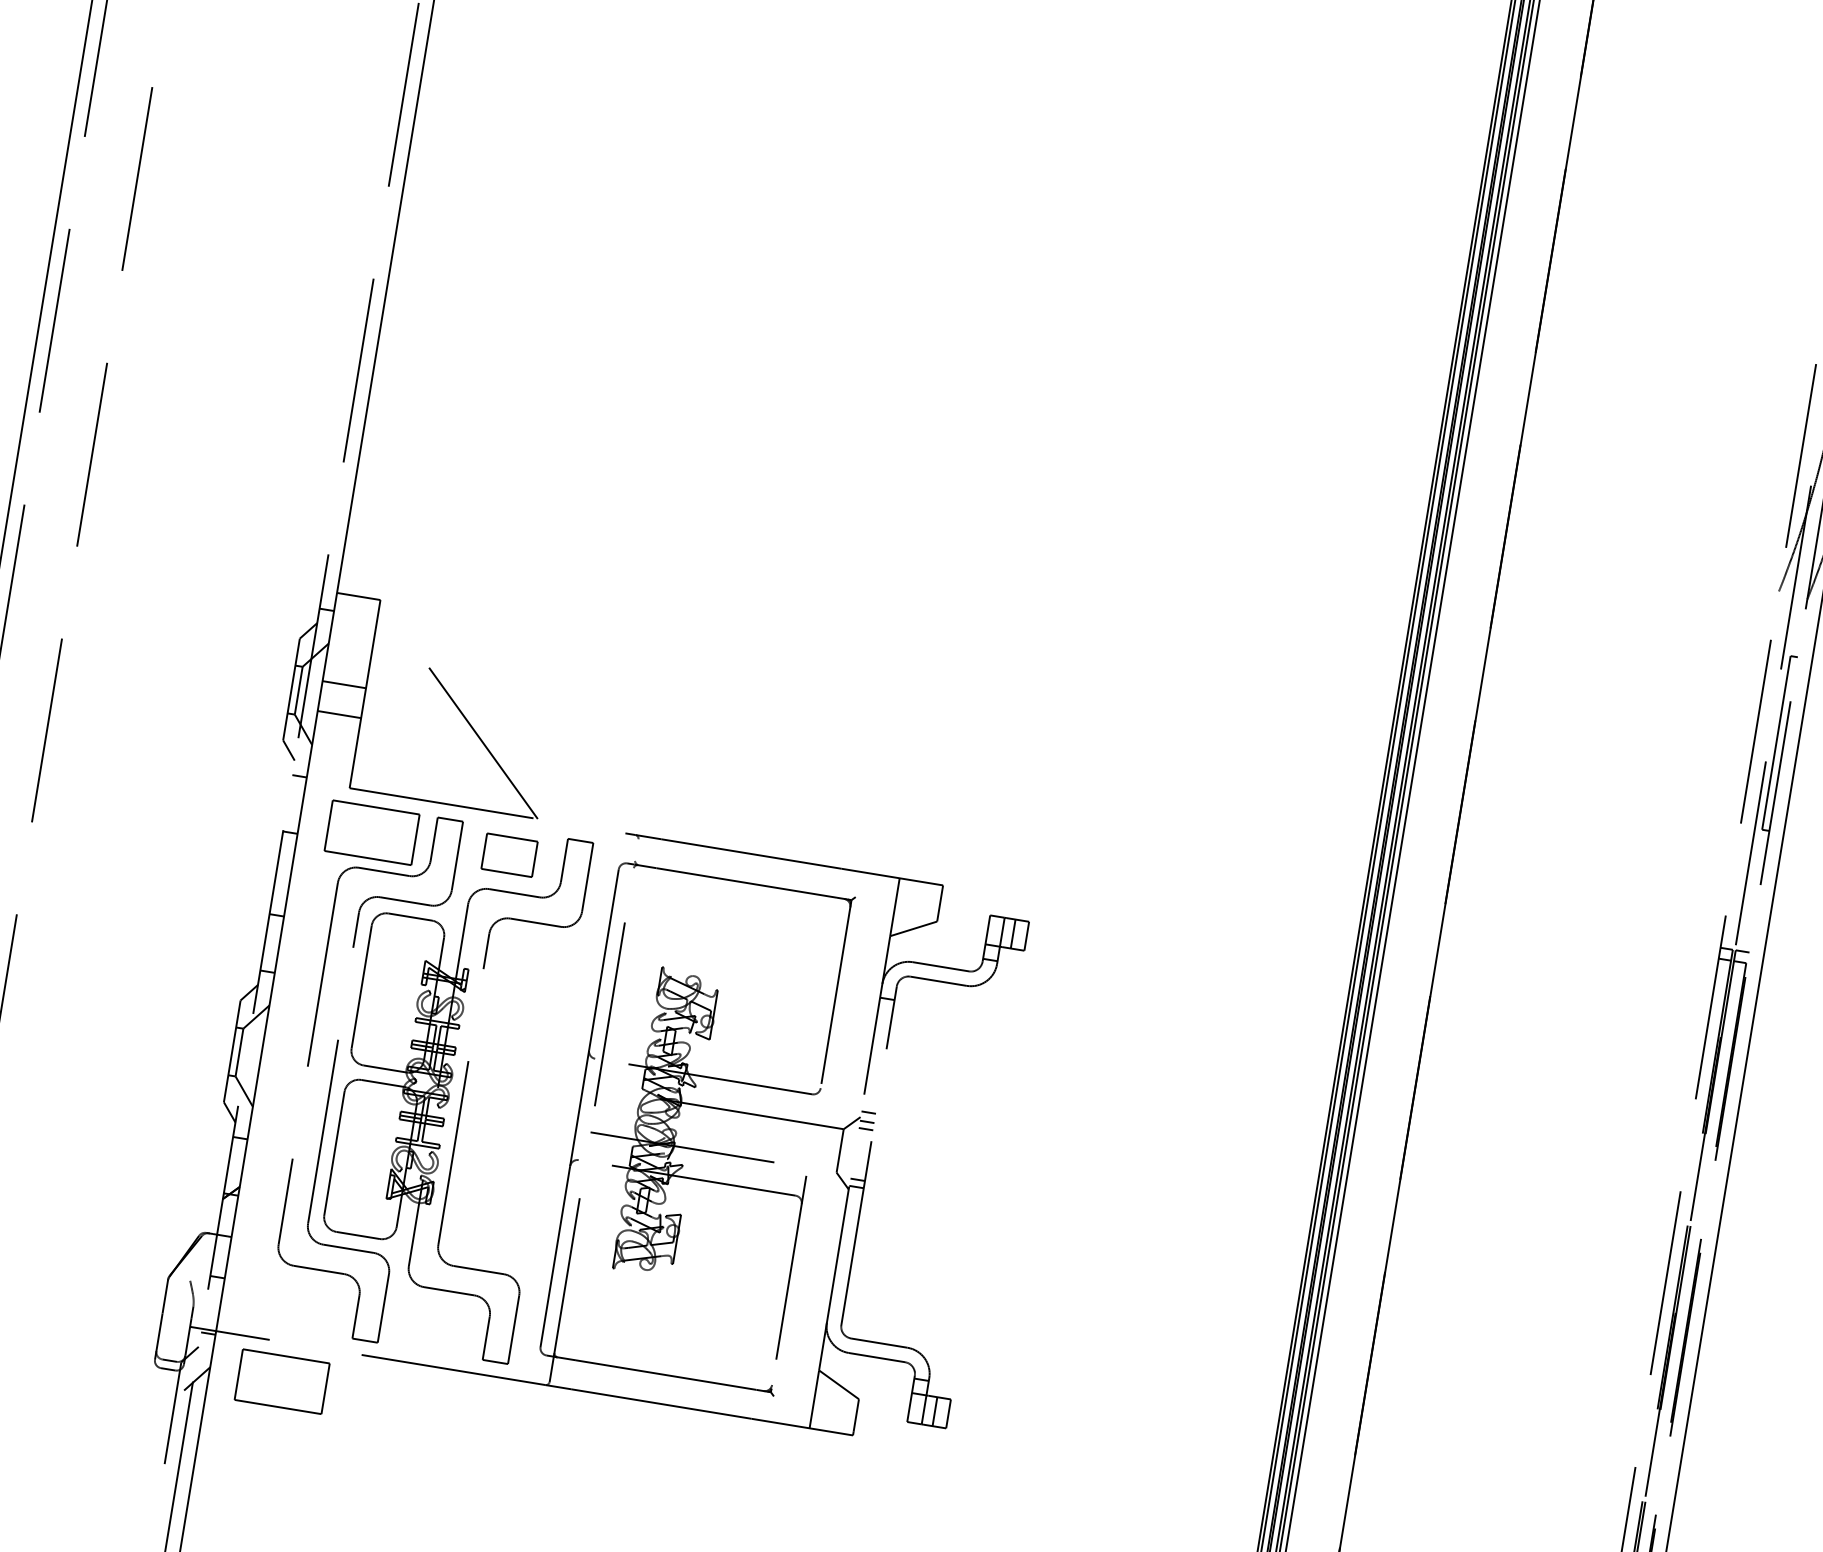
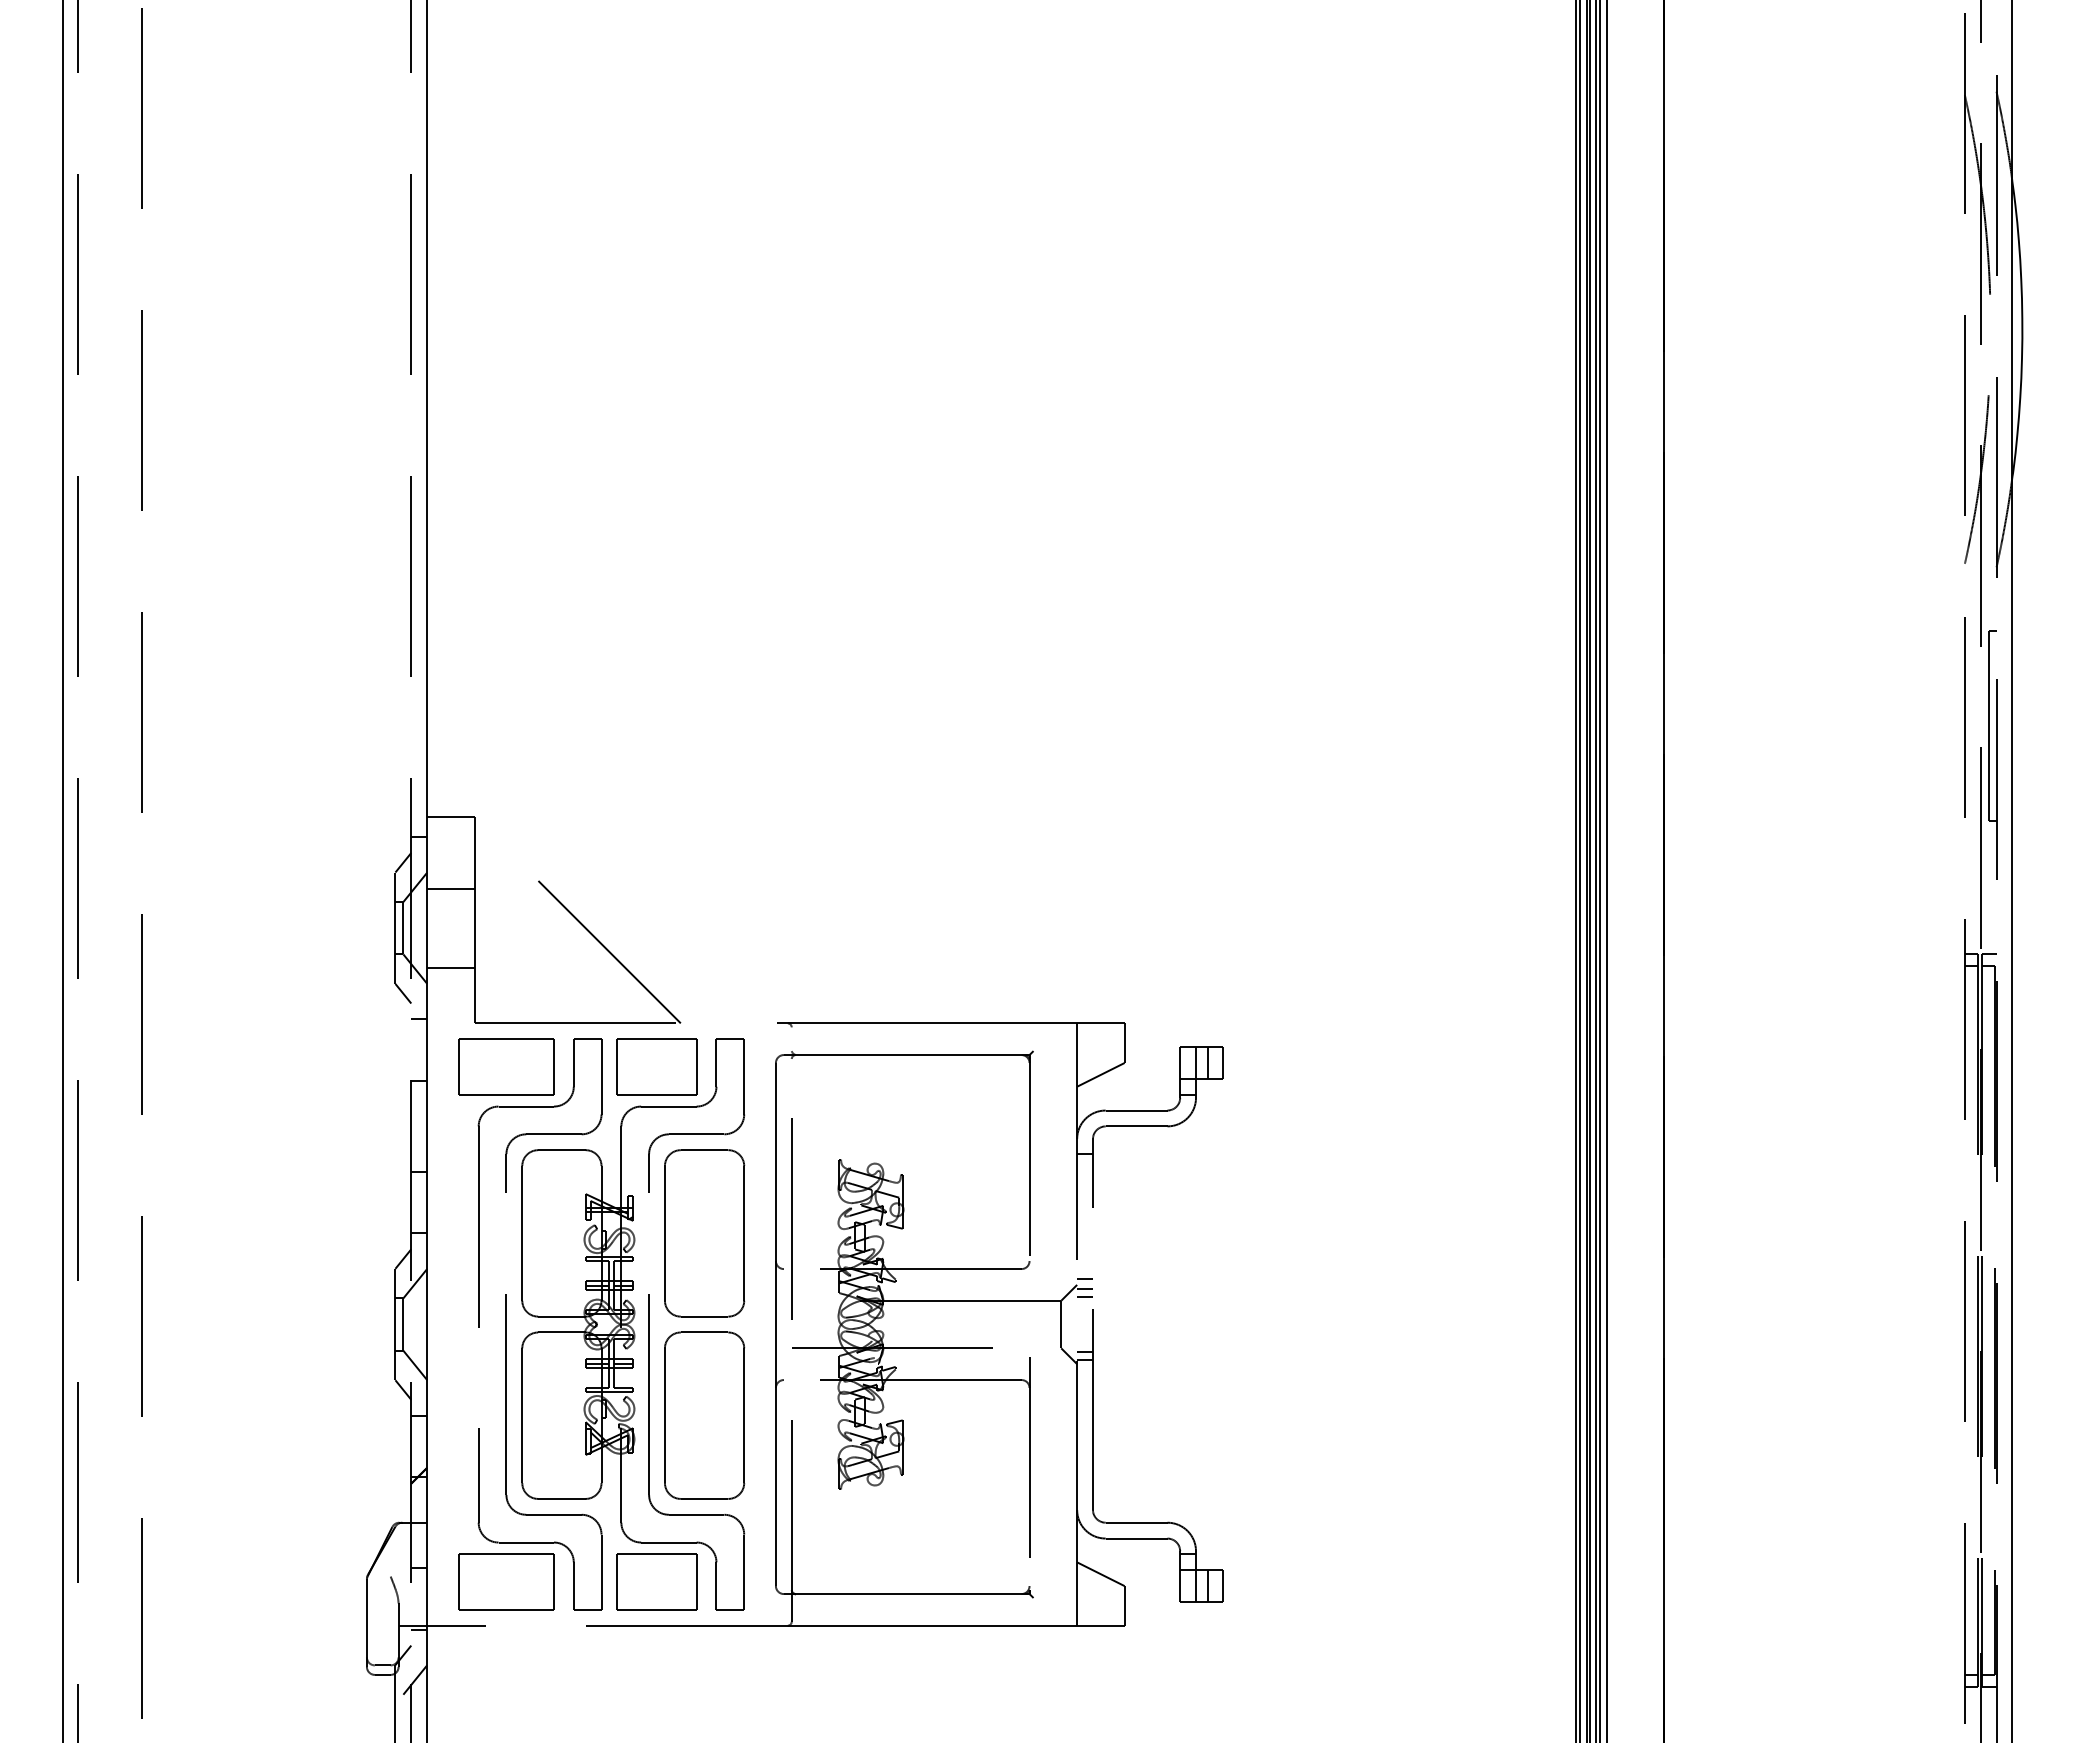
line: (343, 684) -> (450, 967), moved
line: (339, 714) -> (450, 888), moved
part: (509, 854) -> (656, 1066), size x1.43
part: (528, 1014) -> (704, 1233), added
part: (500, 1180) -> (704, 1415), added
part: (432, 1325) -> (656, 1581), added
part: (282, 1381) -> (506, 1581), moved

